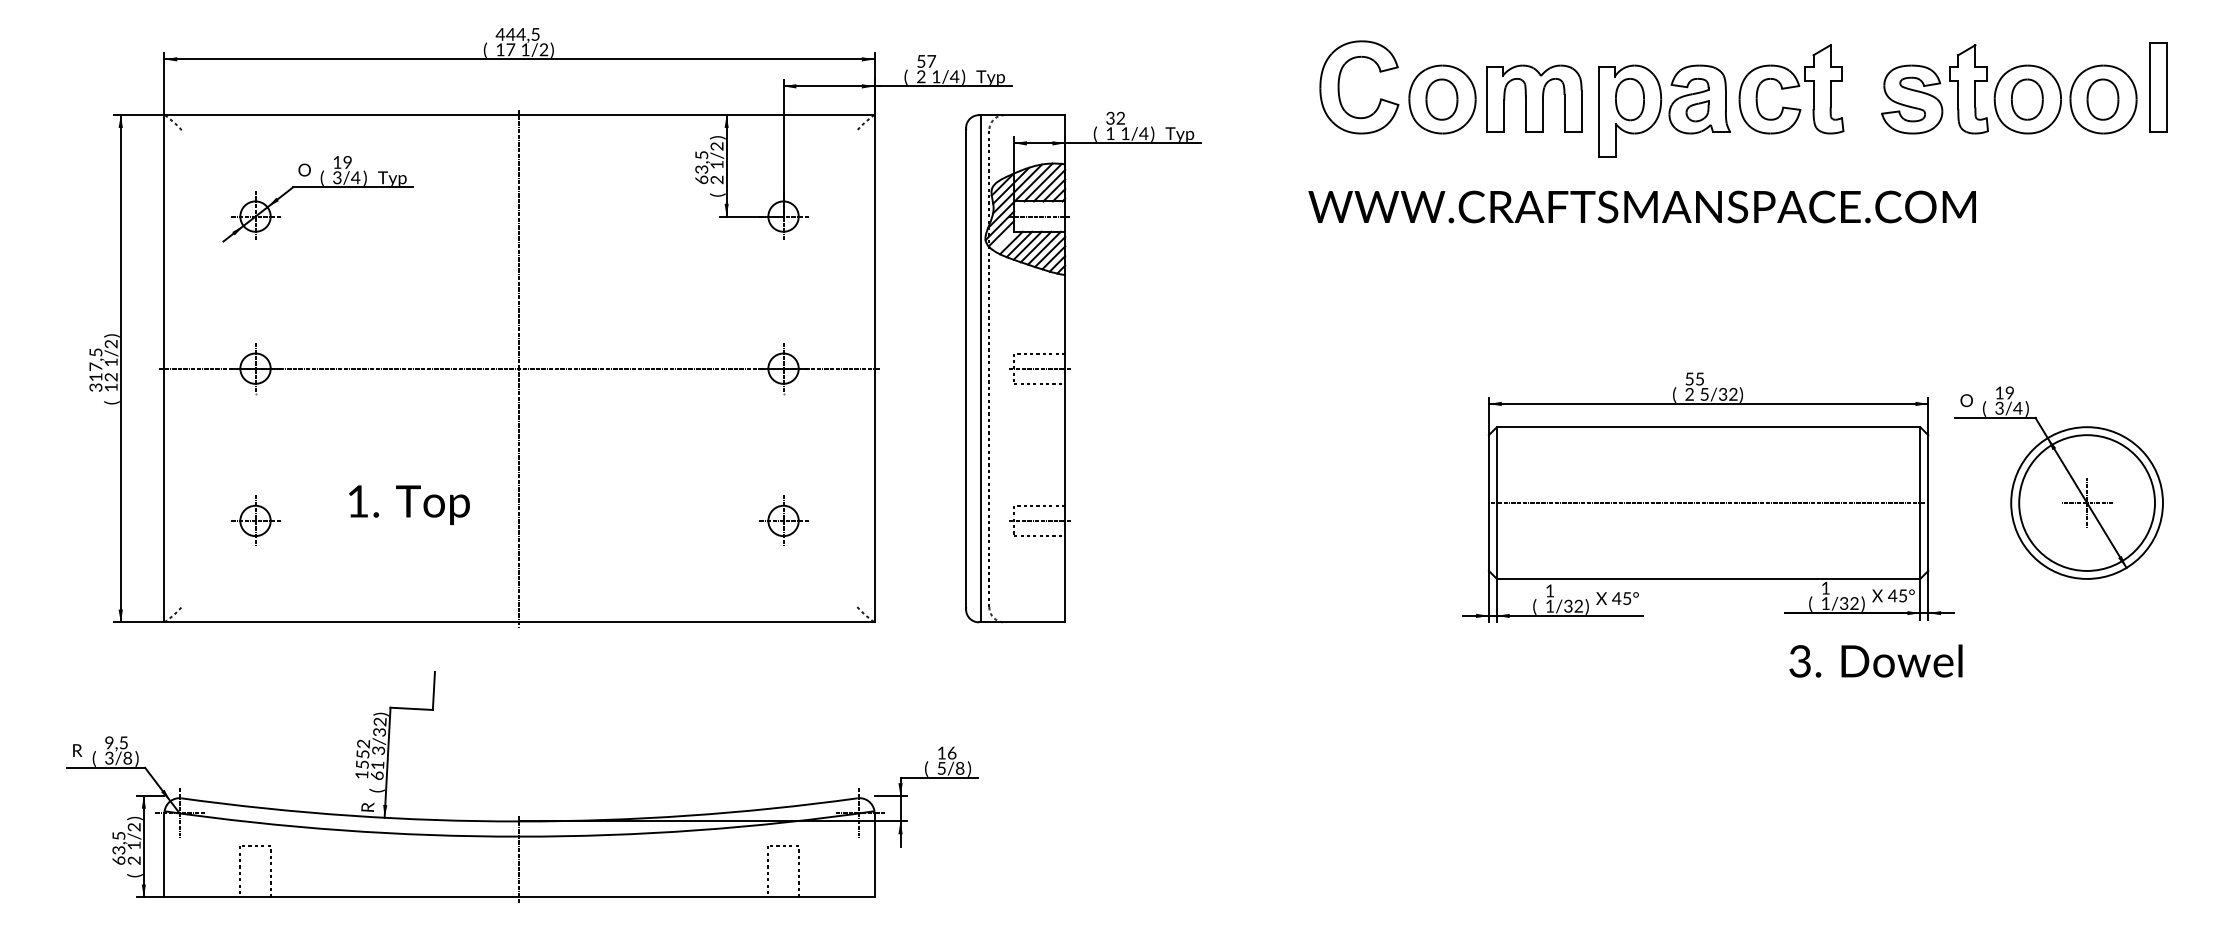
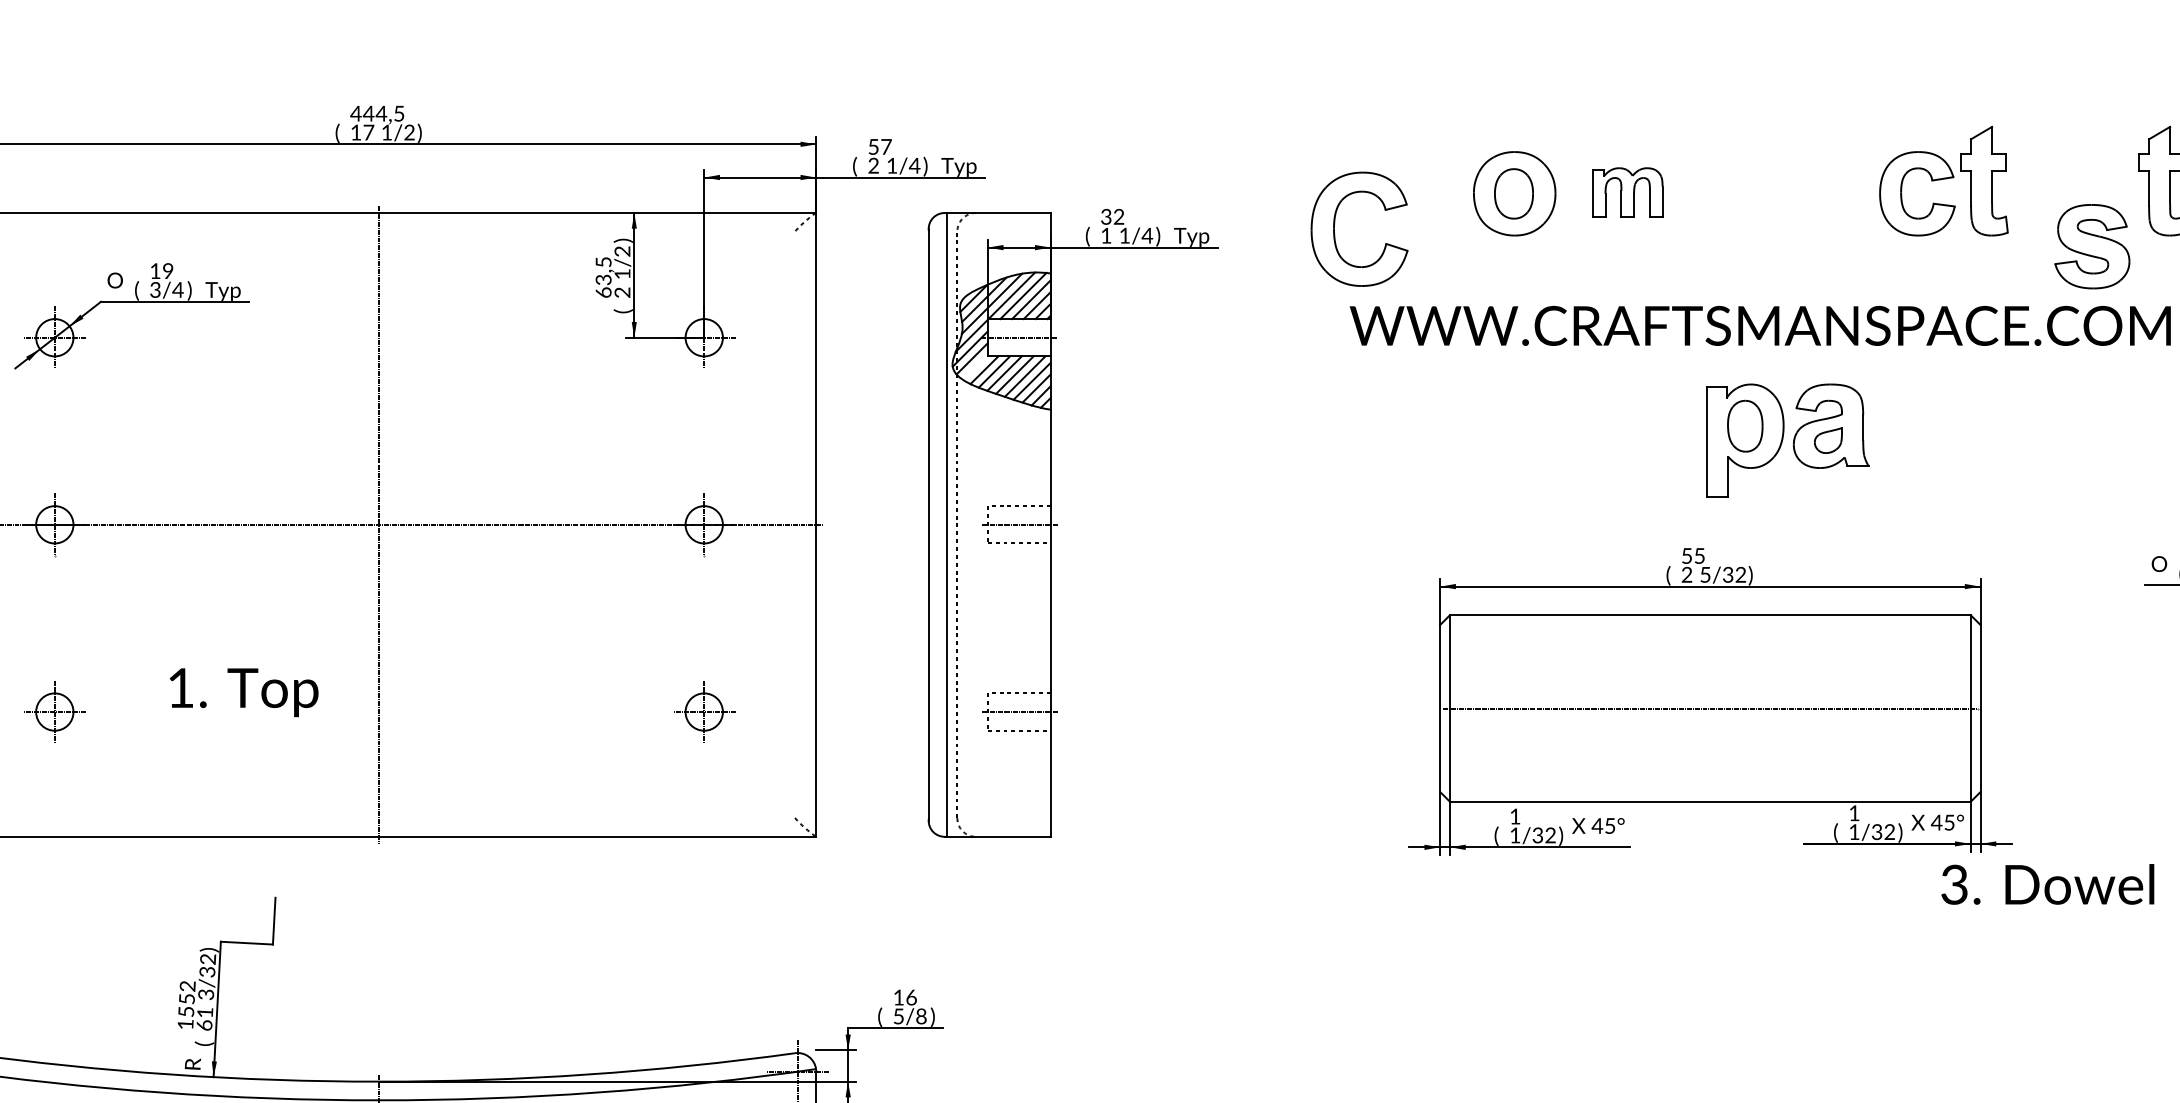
part: (1339, 87) -> (1335, 229), moved
part: (1534, 98) -> (1627, 192), size x0.6
part: (1912, 99) -> (2092, 246), moved
part: (1664, 110) -> (1787, 439), moved
part: (1708, 497) -> (1710, 701), moved

